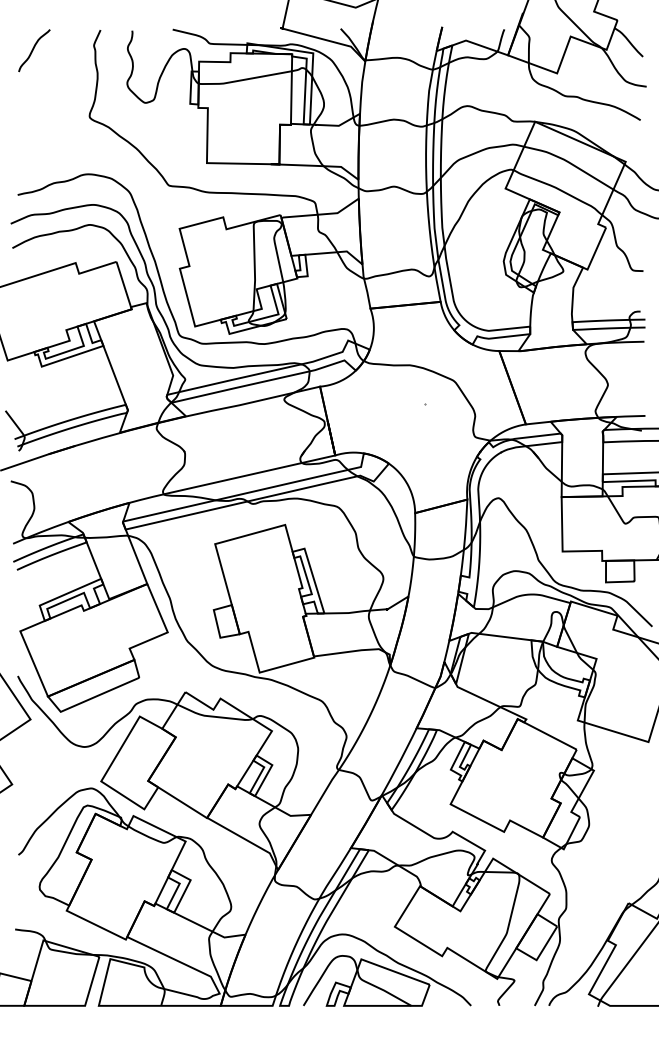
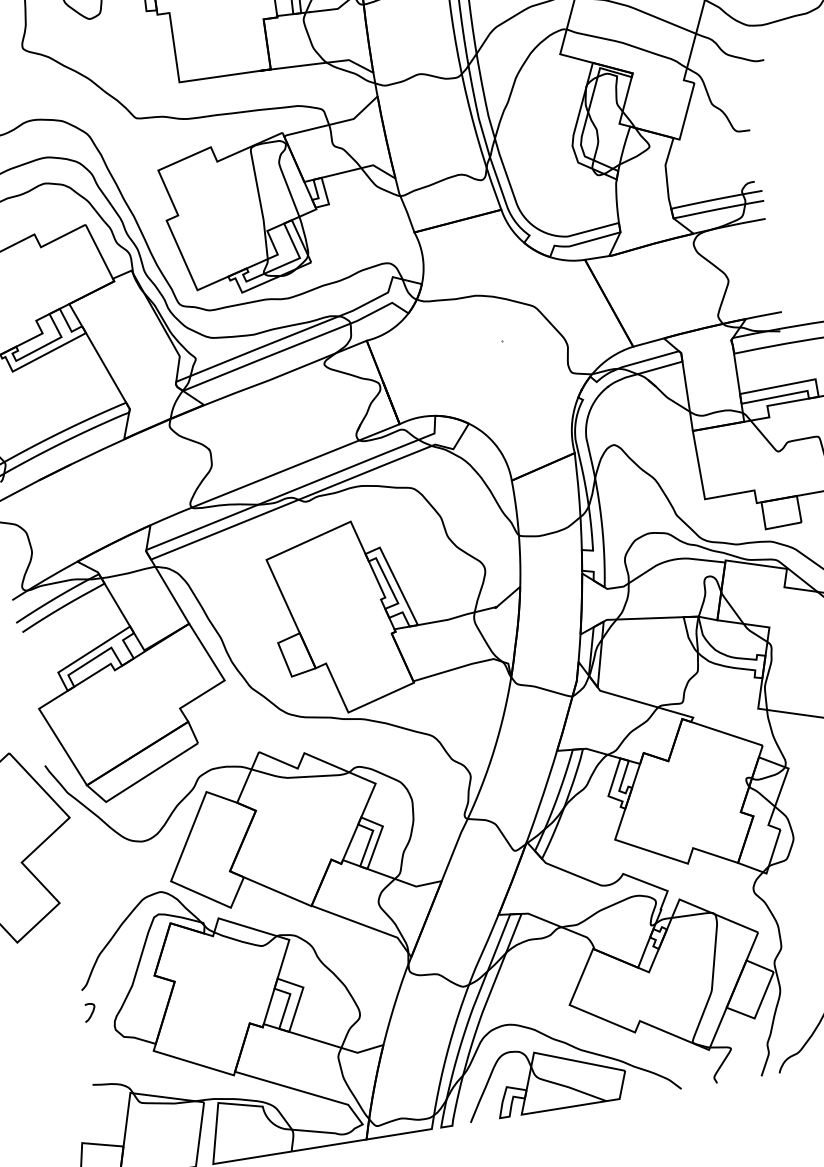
curve: (23, 872) -> (91, 1011), added

